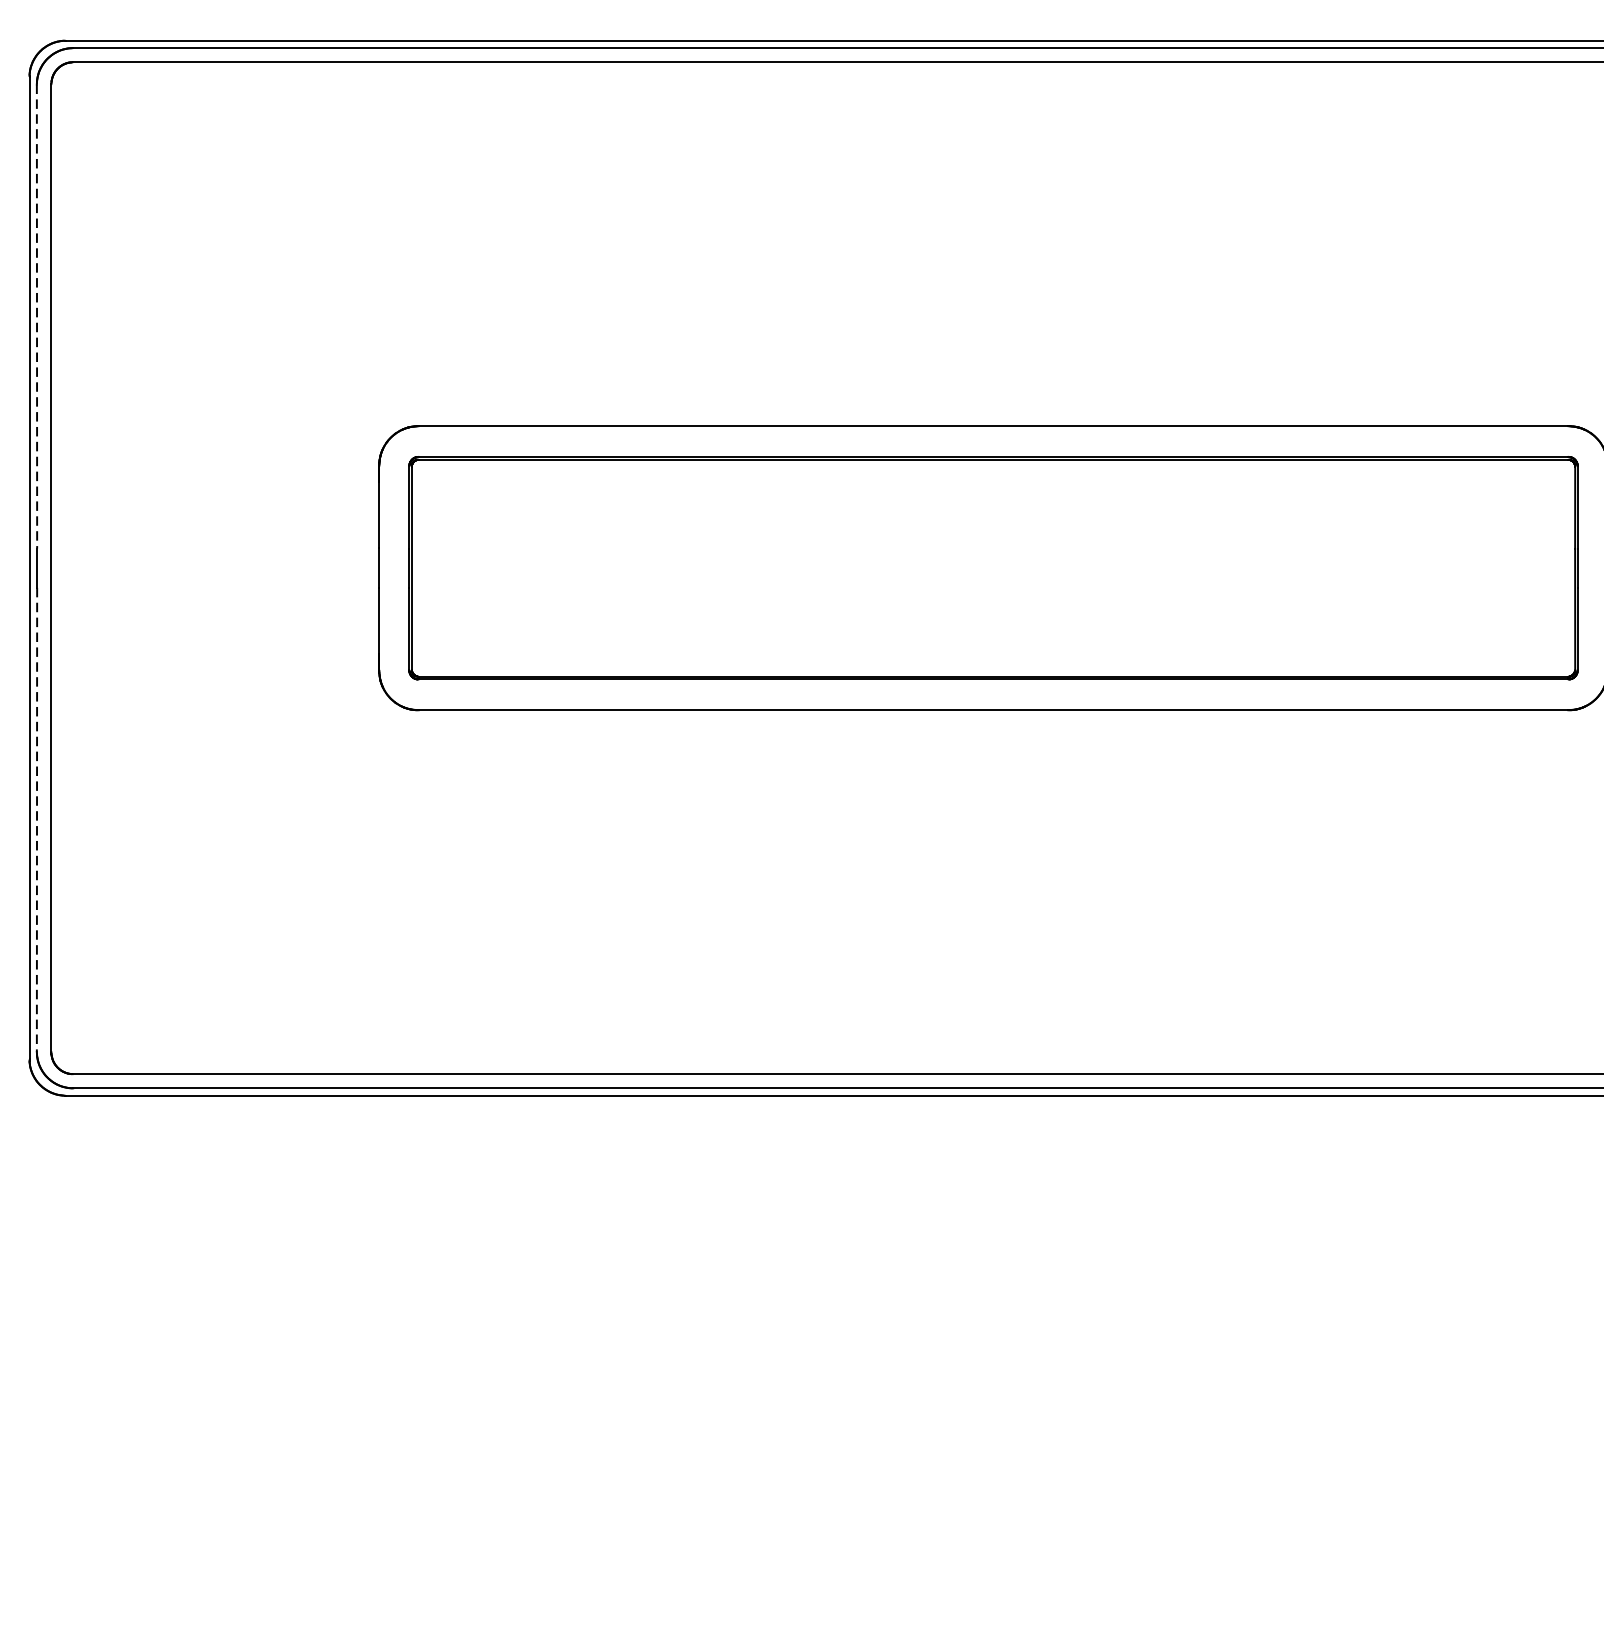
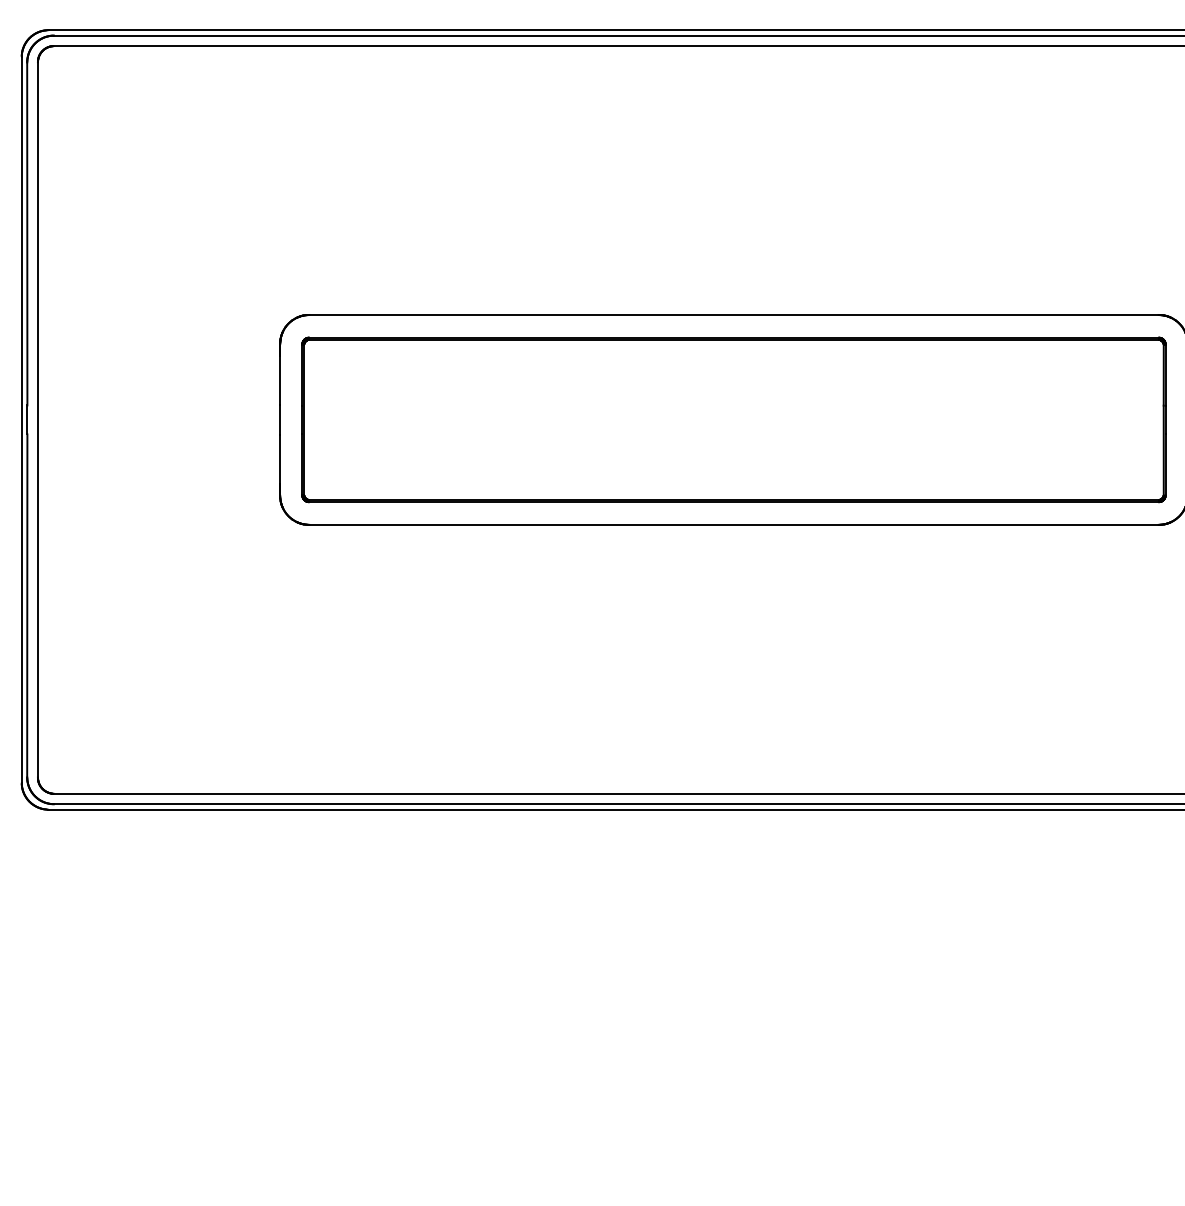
line: (37, 317) -> (27, 234), dashed -> solid
line: (37, 820) -> (27, 606), dashed -> solid

